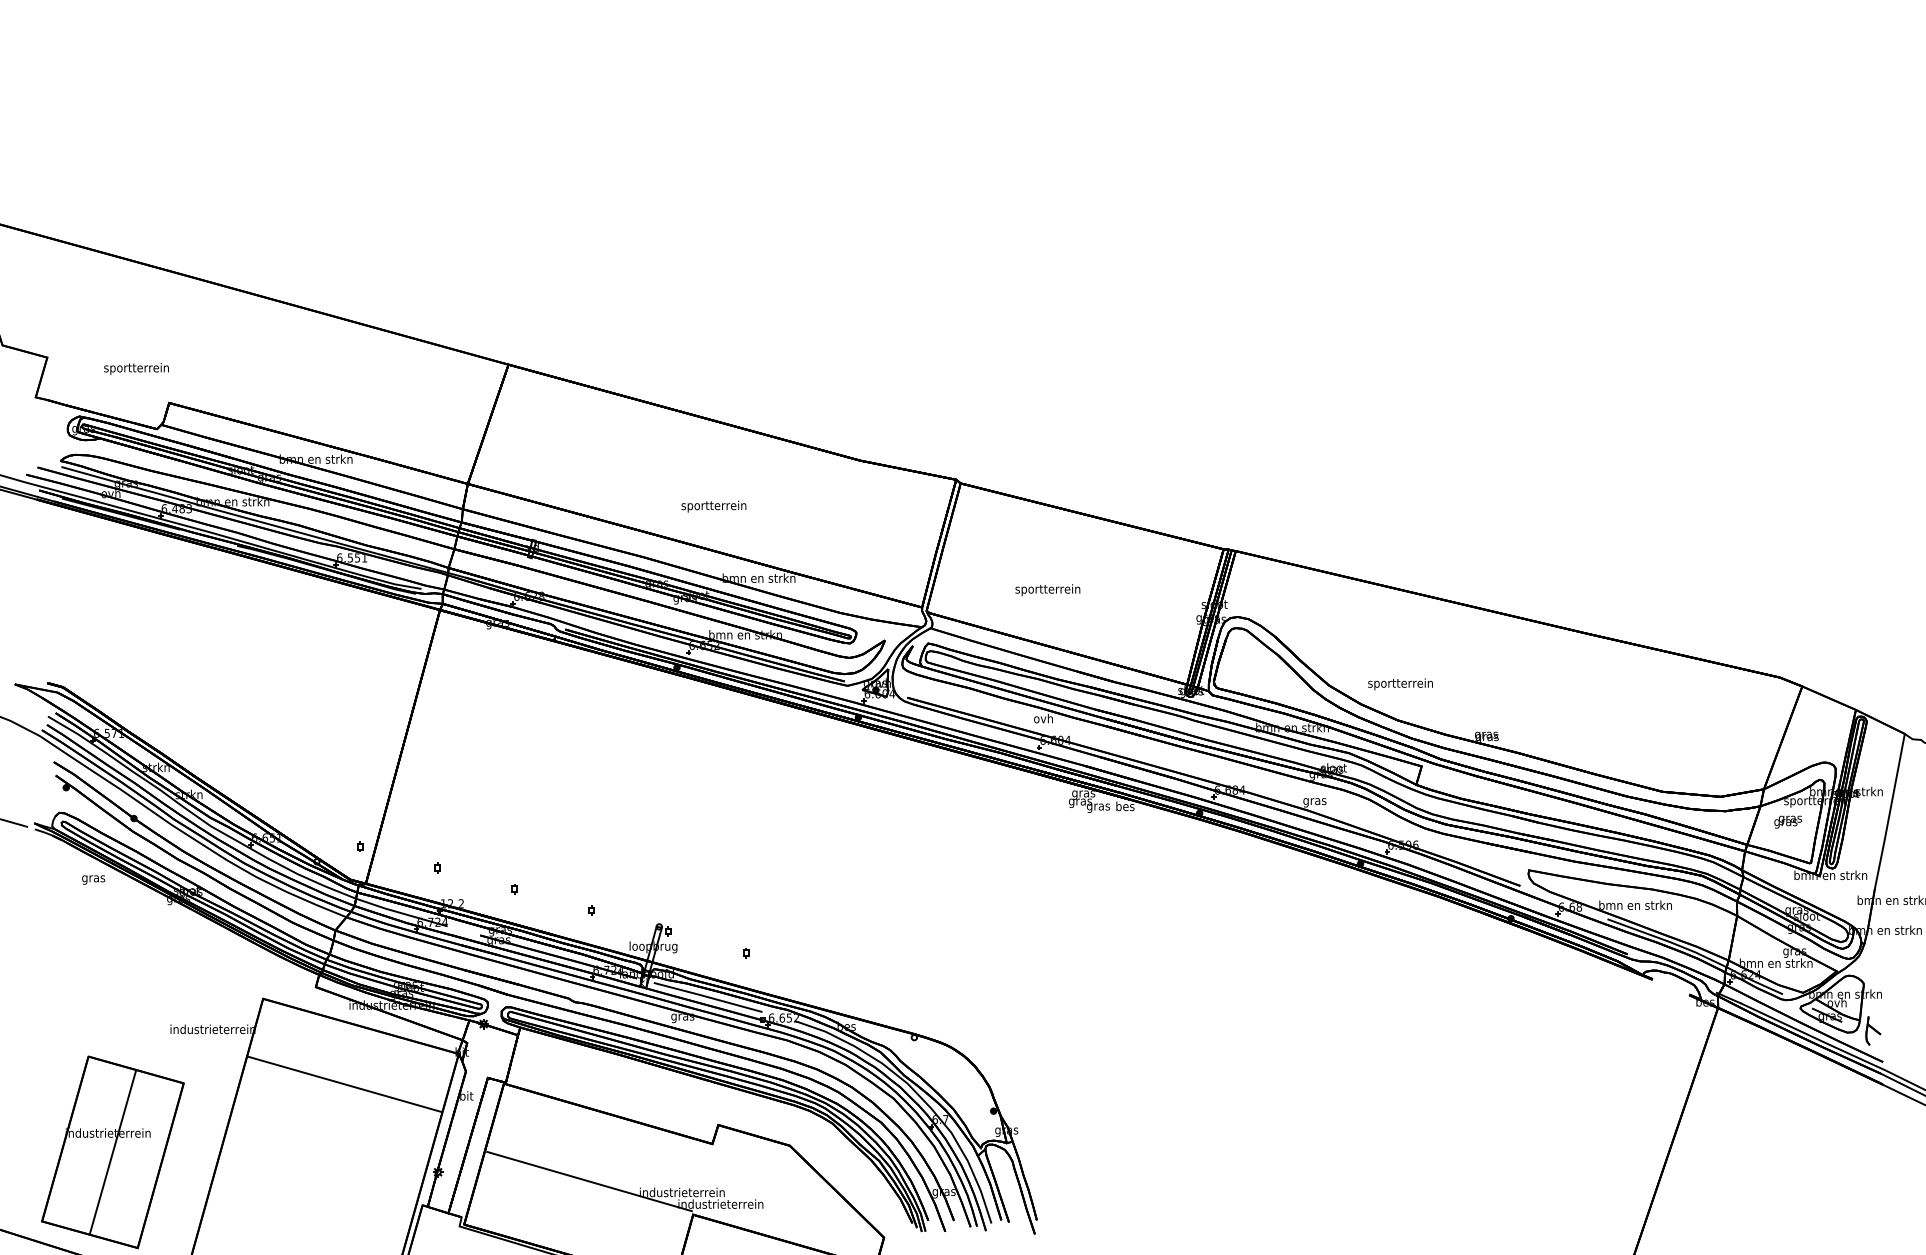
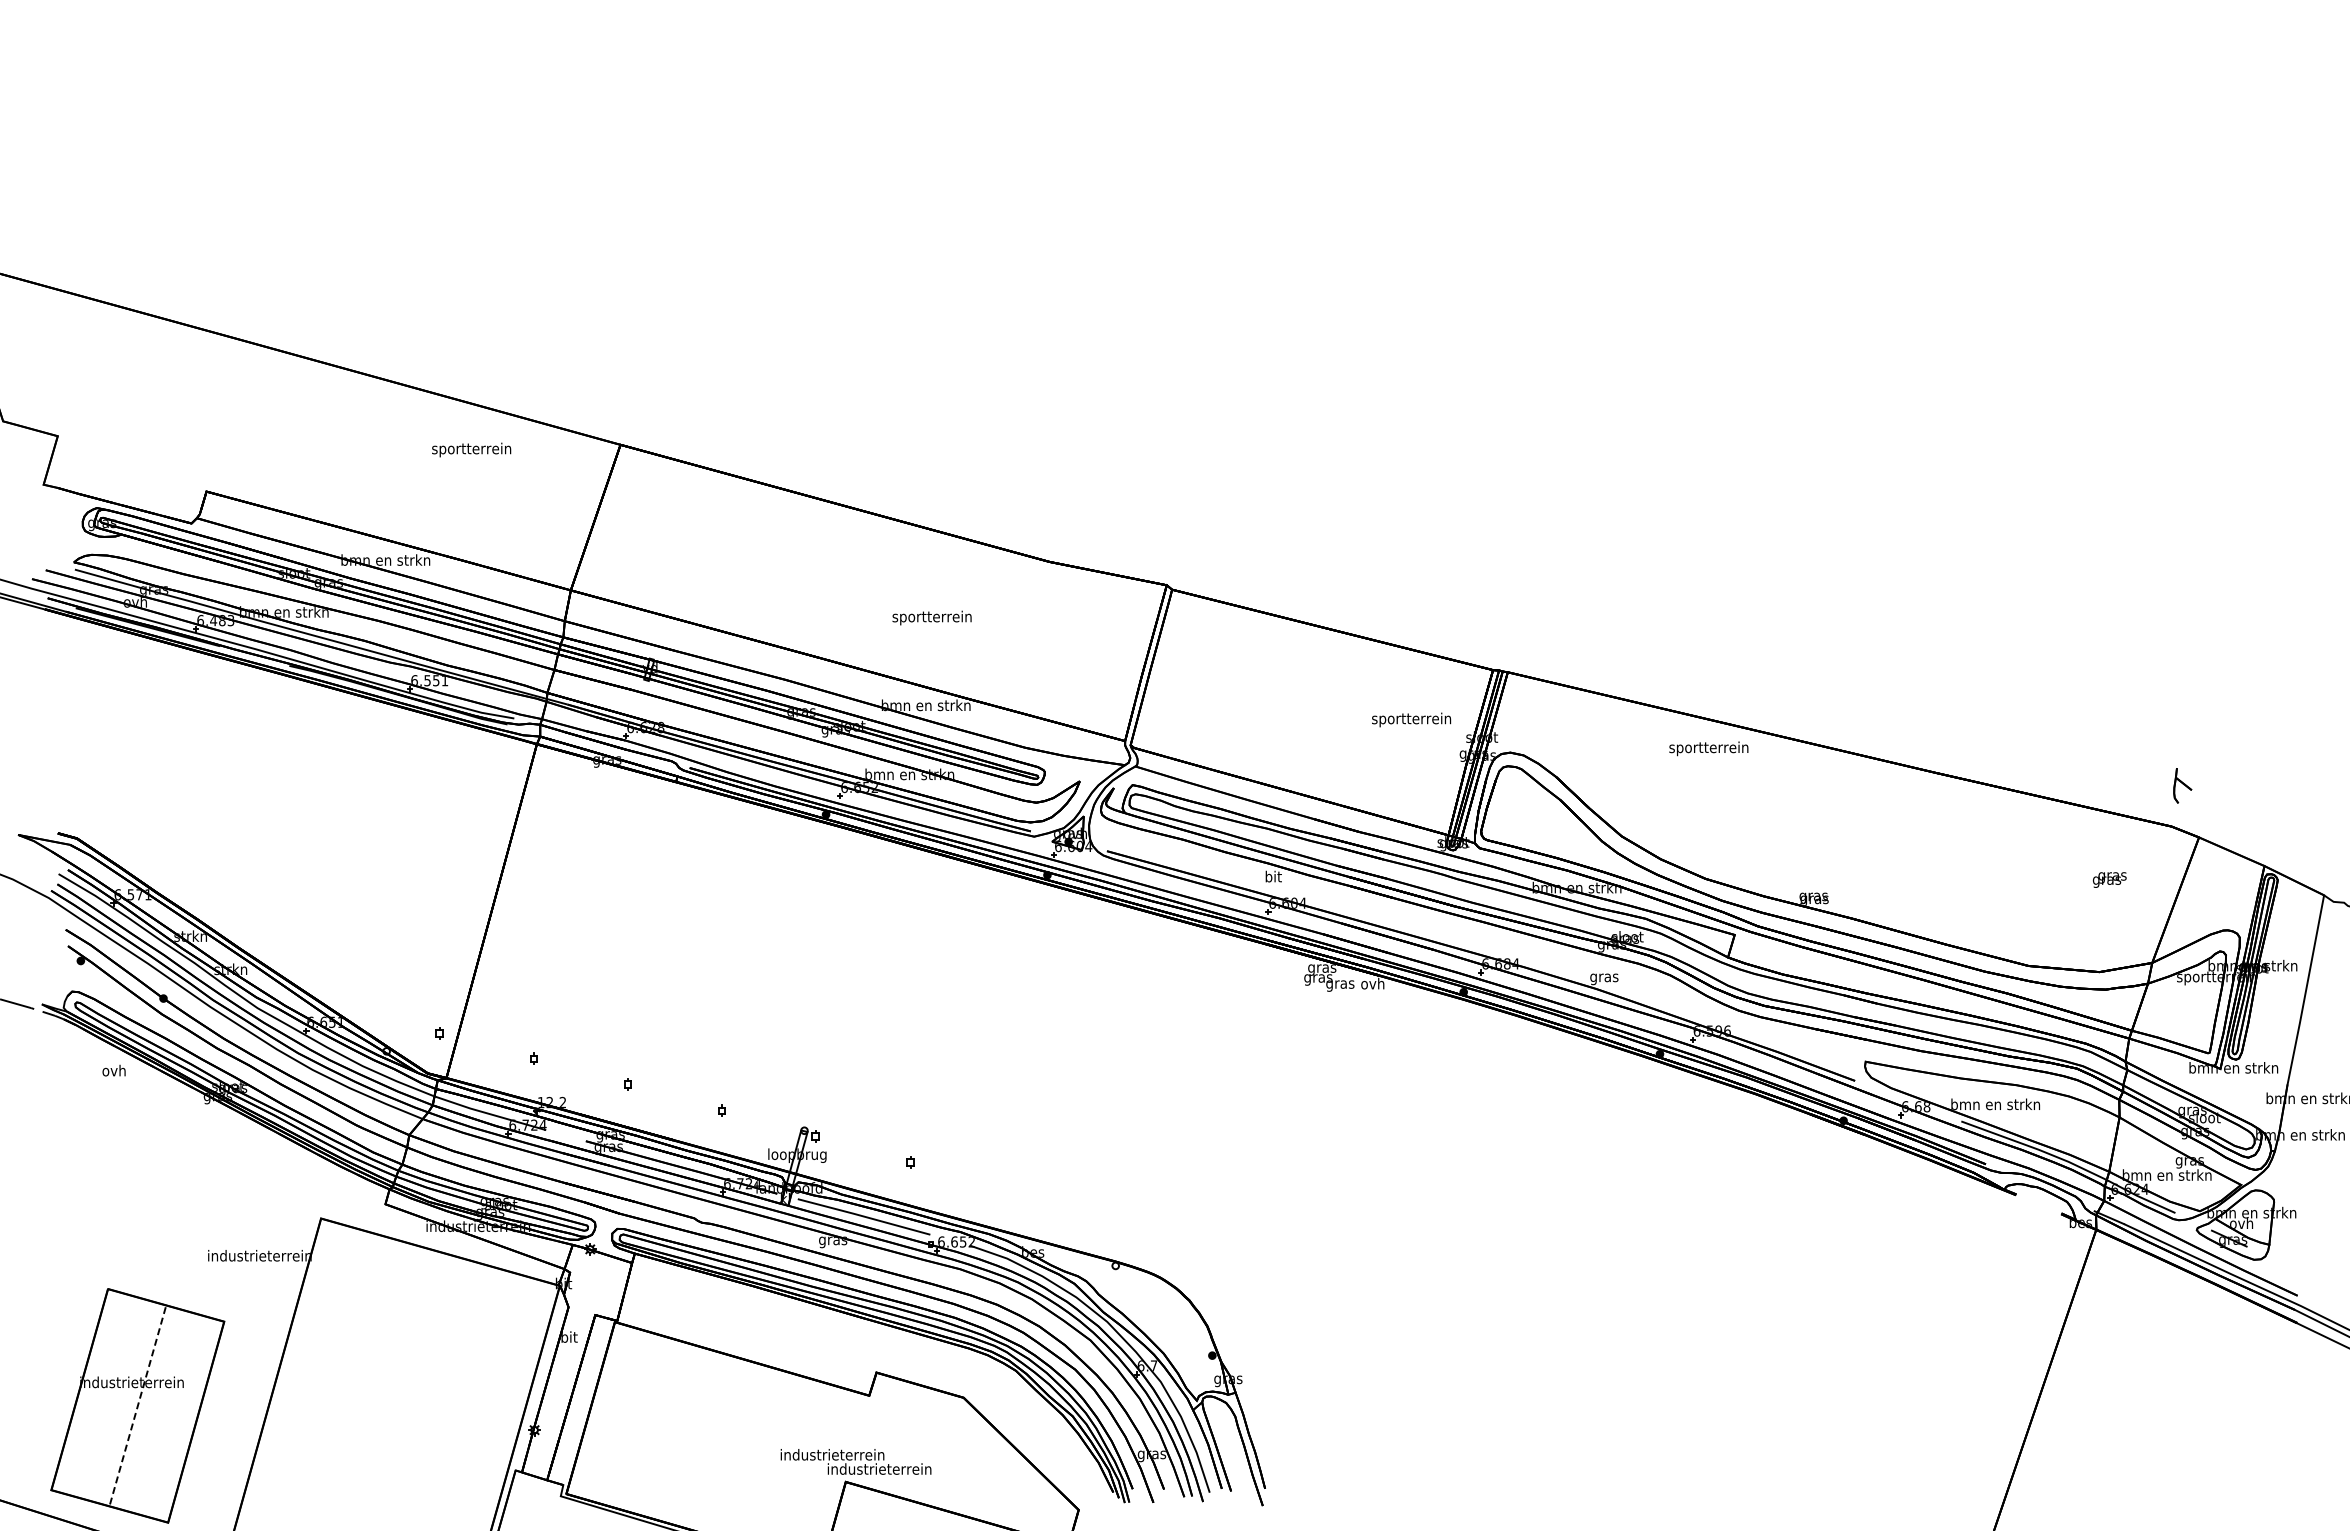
text: (136, 368) -> (471, 449), moved
text: (713, 506) -> (931, 617), moved
text: (1047, 589) -> (1411, 719), moved
text: (1400, 684) -> (1708, 748), moved
text: (1042, 718) -> (1272, 876), ovh -> bit
text: (1124, 806) -> (1372, 983), bes -> ovh
text: (1787, 821) -> (2109, 879), moved
text: (93, 878) -> (114, 1071), gras -> ovh
part: (1873, 1030) -> (2182, 785), moved
line: (344, 1084) -> (420, 1322), removed
line: (113, 1152) -> (138, 1405), solid -> dashed
line: (589, 1181) -> (719, 1441), removed

